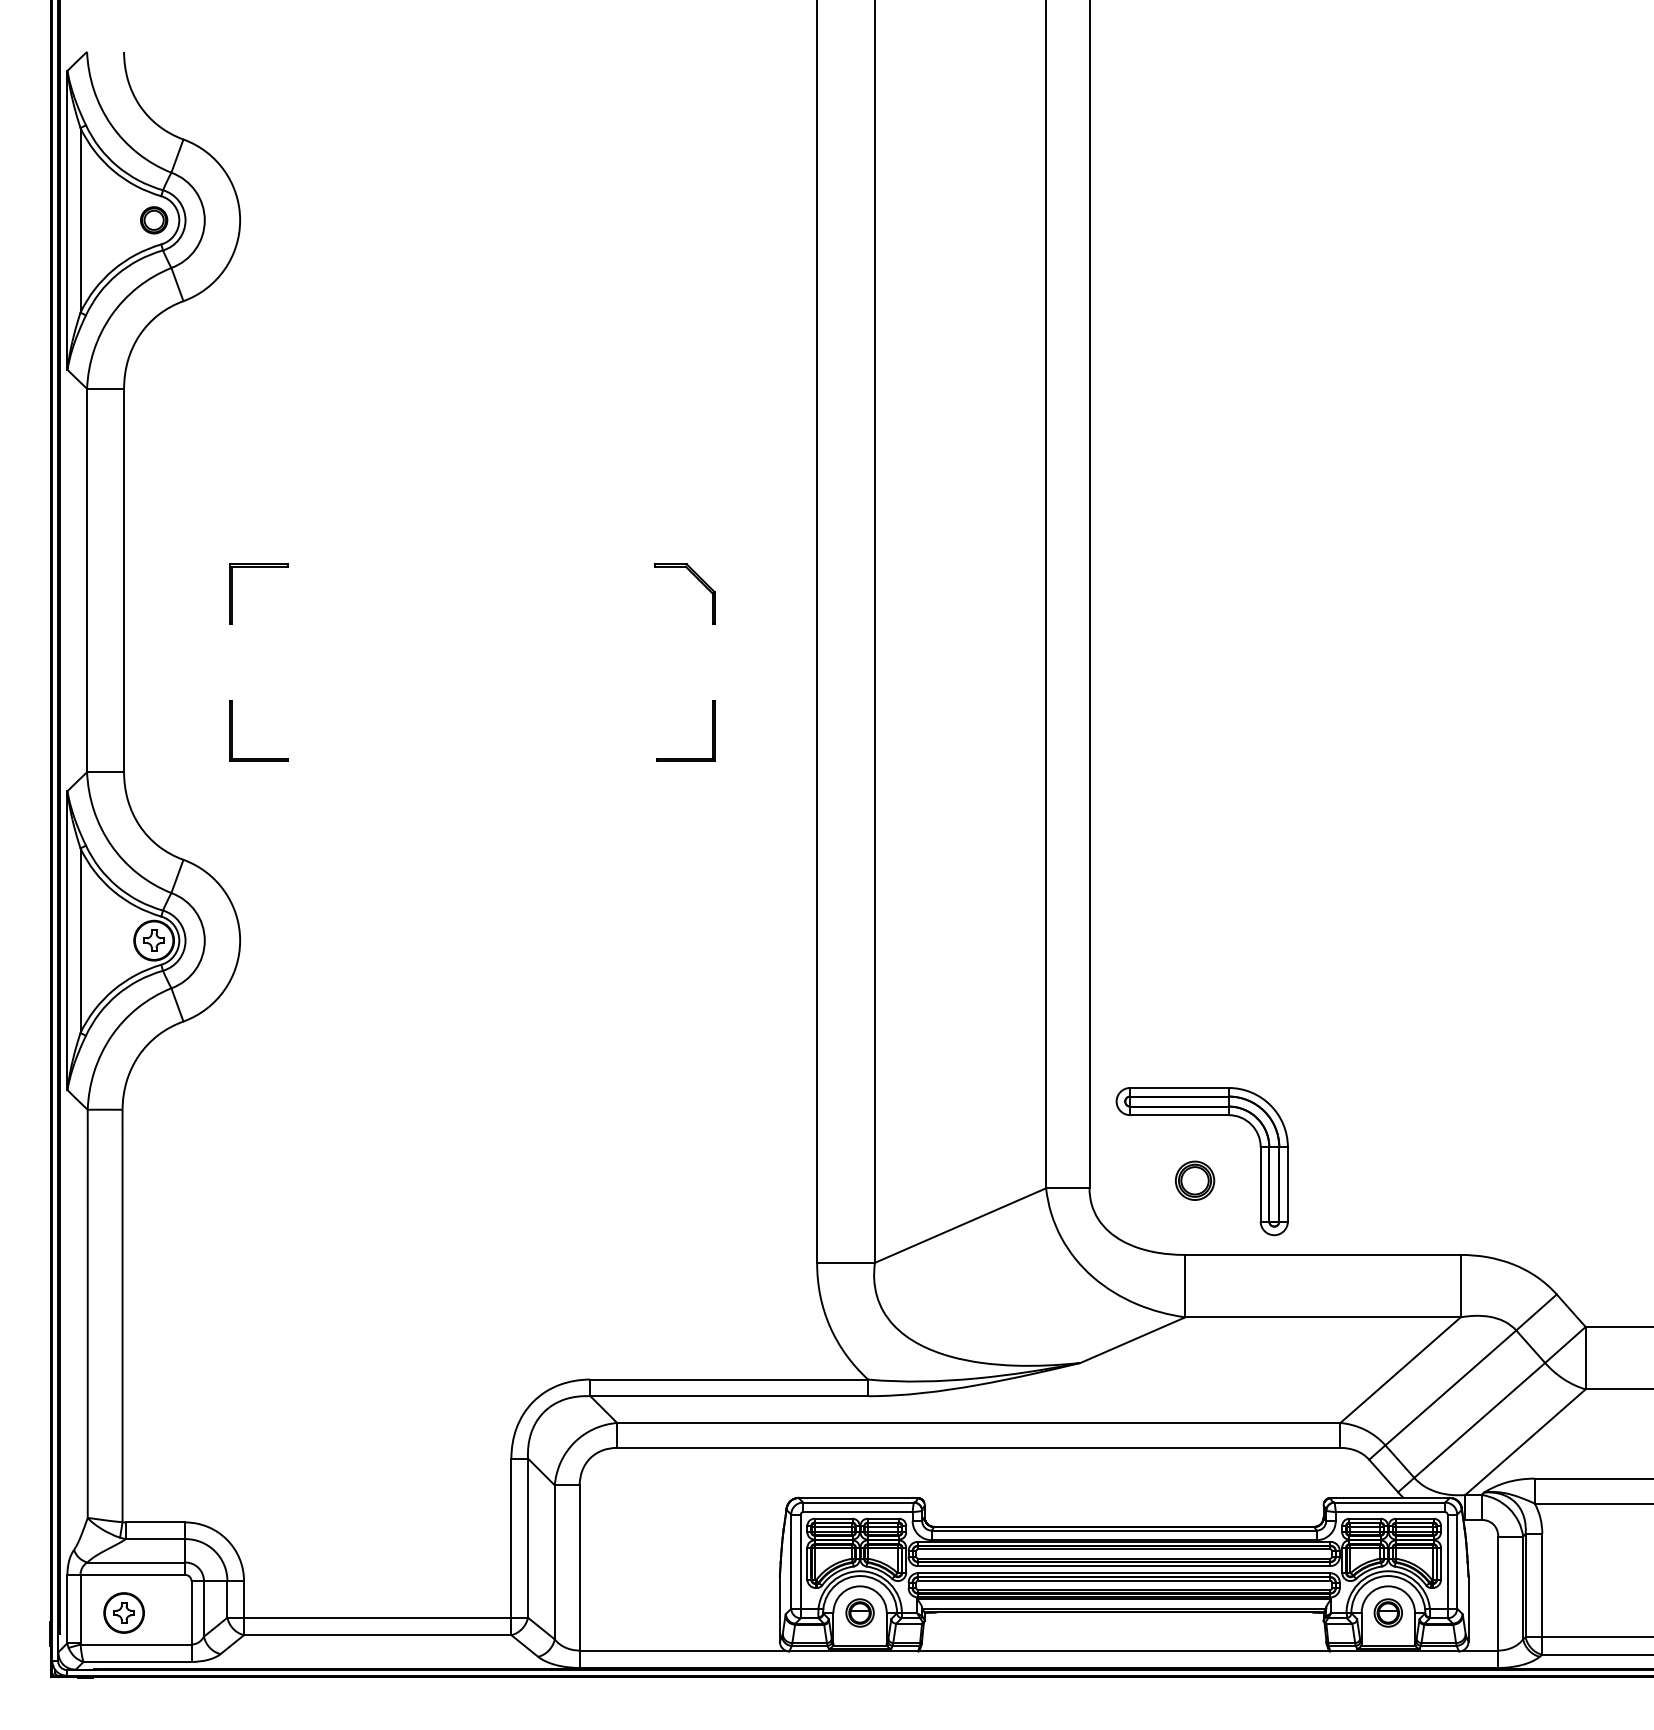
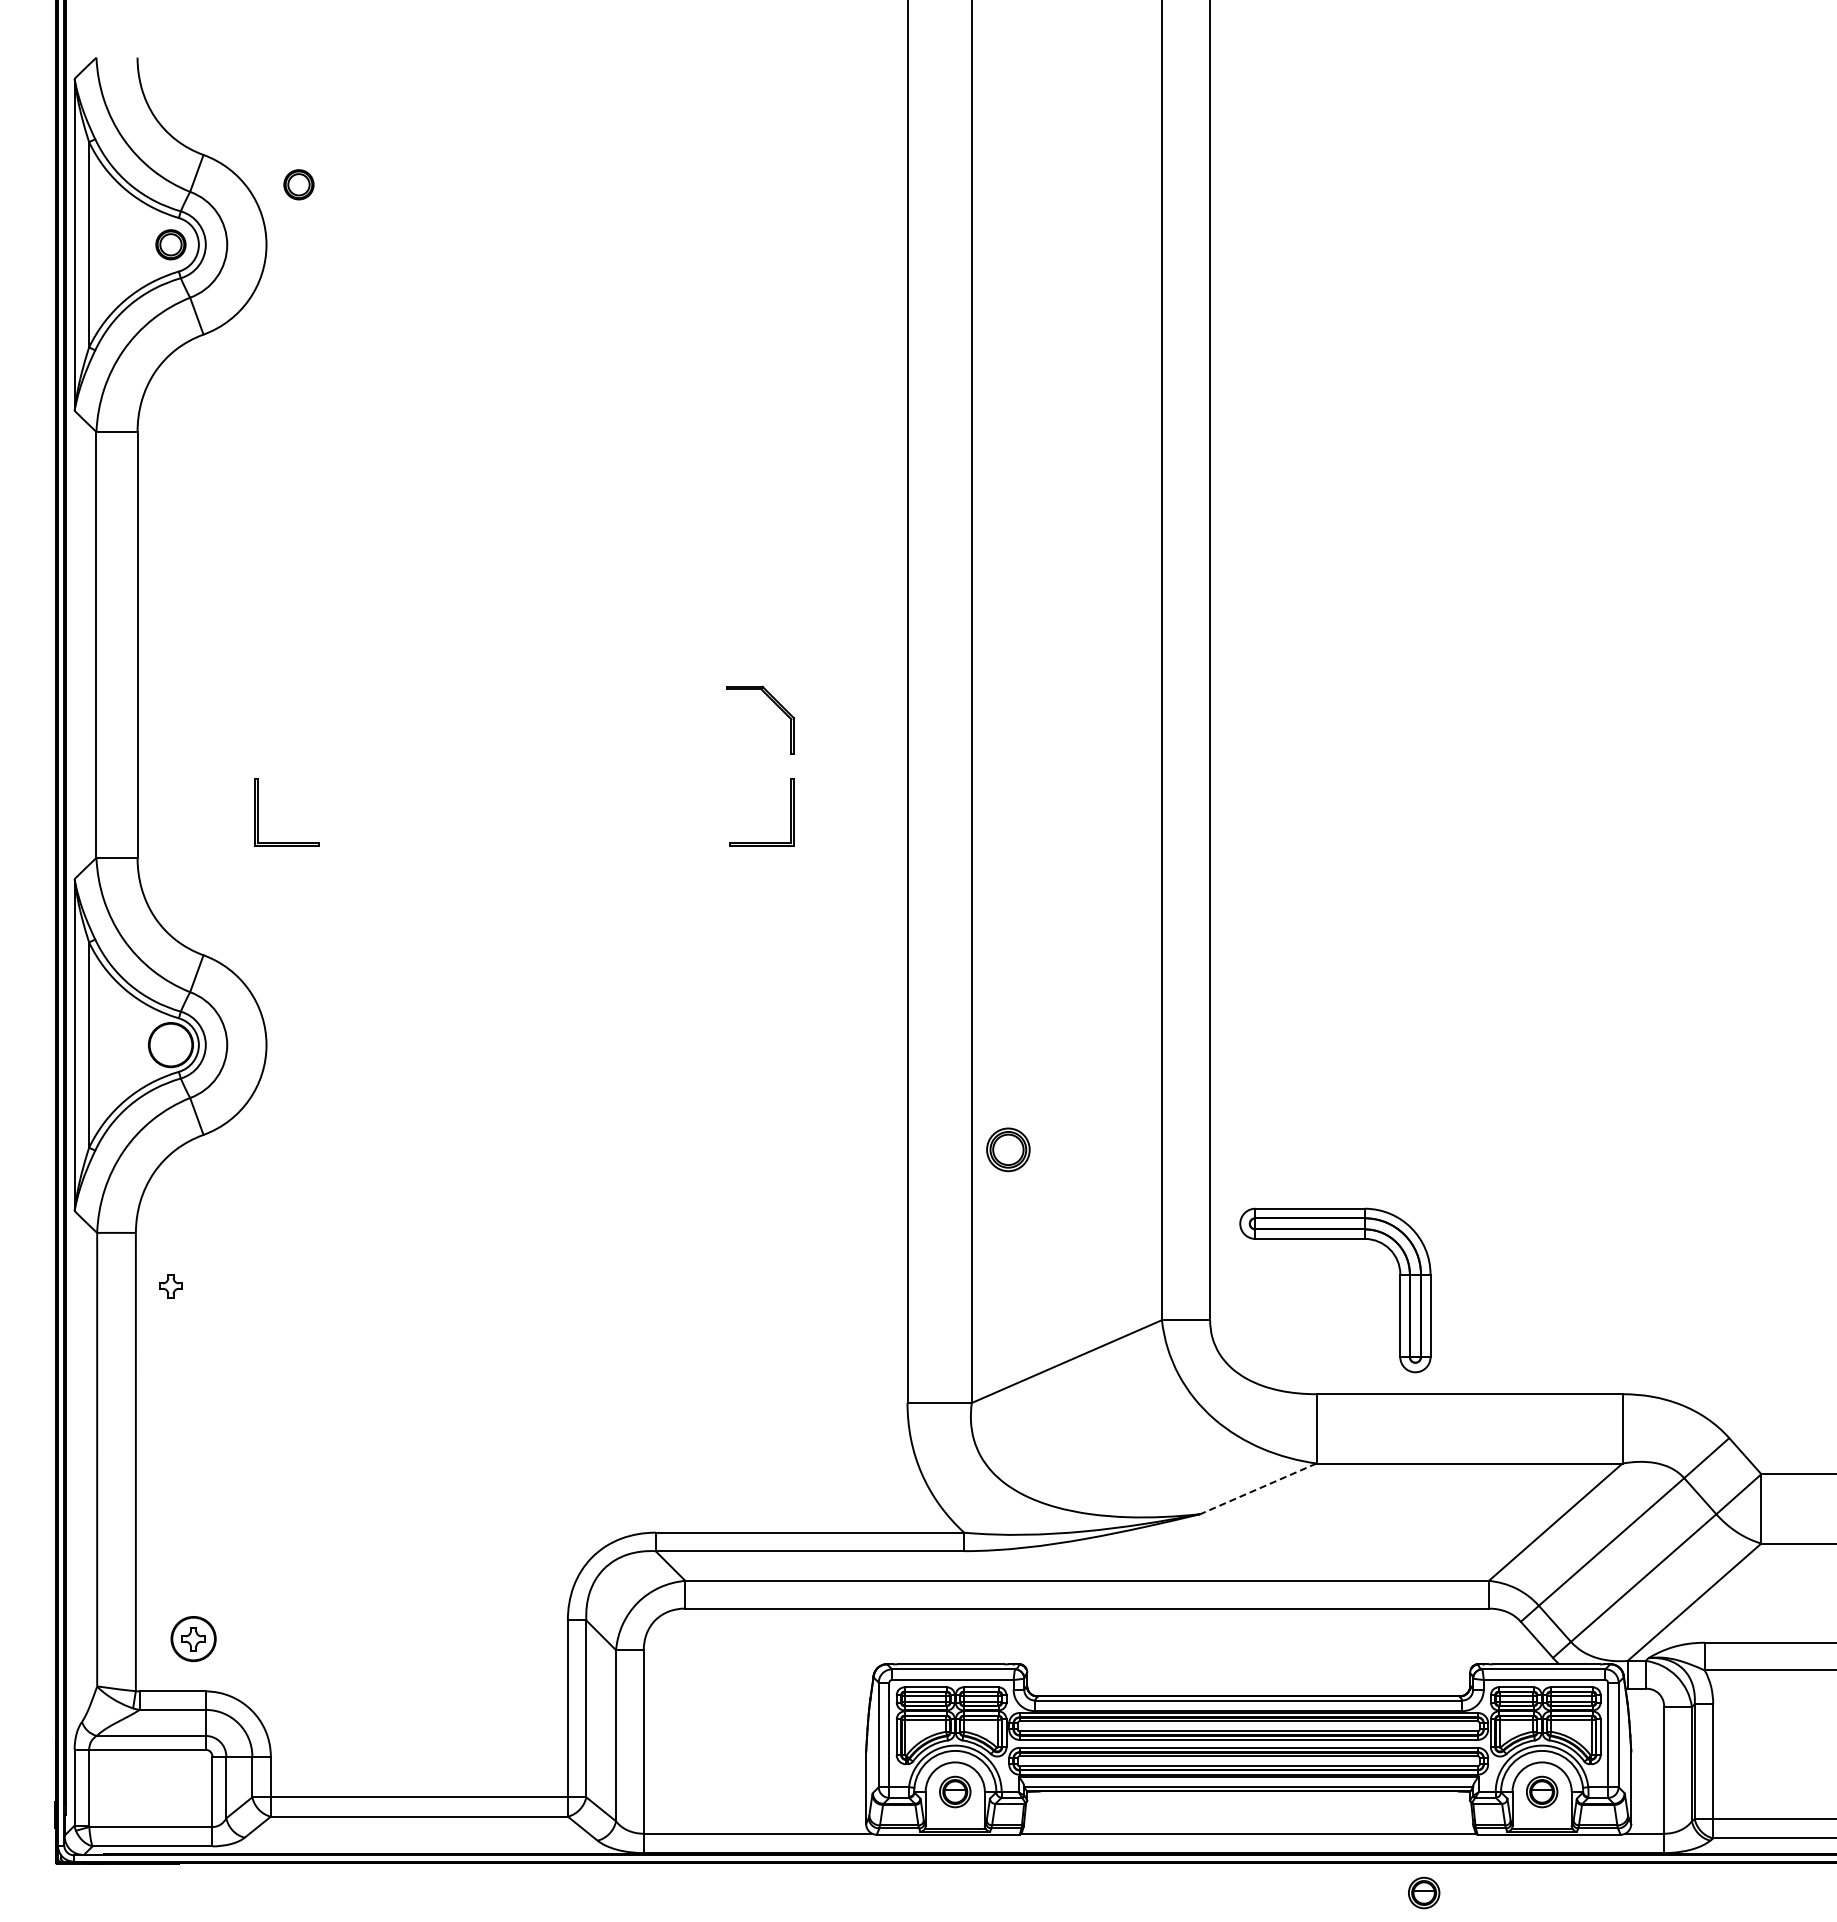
part: (268, 166) -> (298, 184), added
part: (698, 580) -> (775, 704), moved
part: (232, 594) -> (258, 660), removed
part: (153, 941) -> (170, 1286), moved
part: (1195, 1180) -> (1008, 1149), moved
line: (1132, 1340) -> (1257, 1489), solid -> dashed
part: (124, 1613) -> (193, 1639), moved
part: (1282, 1703) -> (1424, 1892), added

